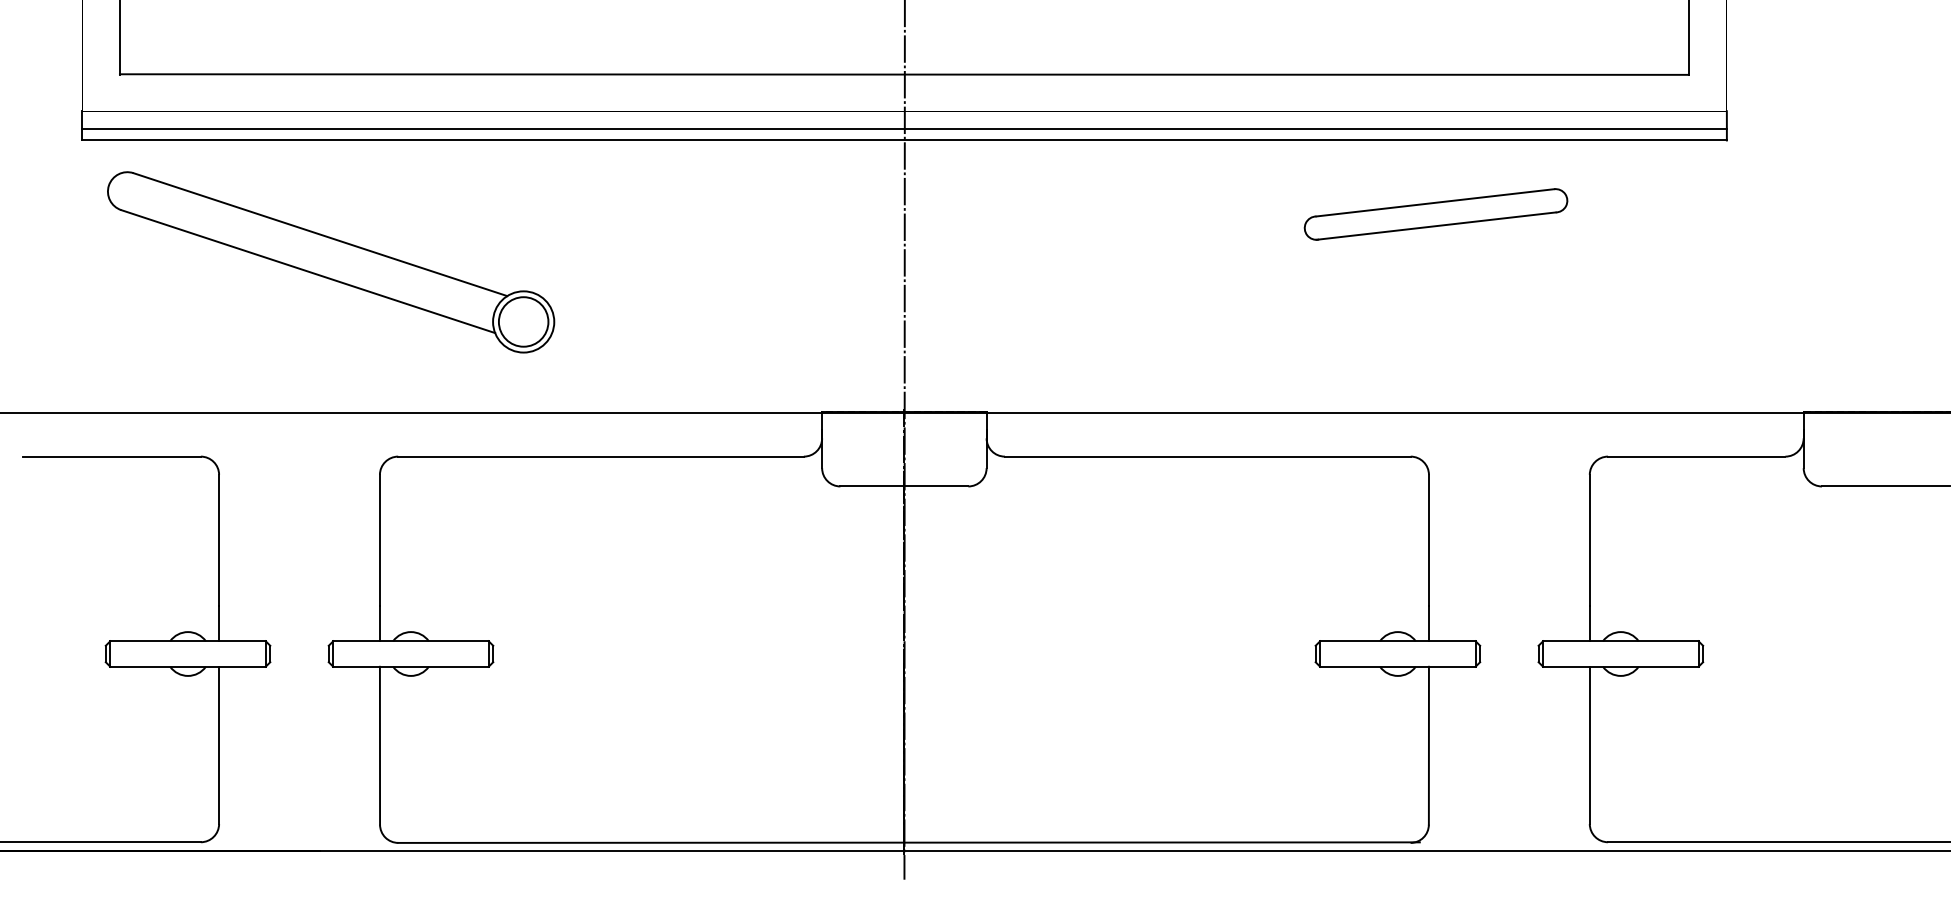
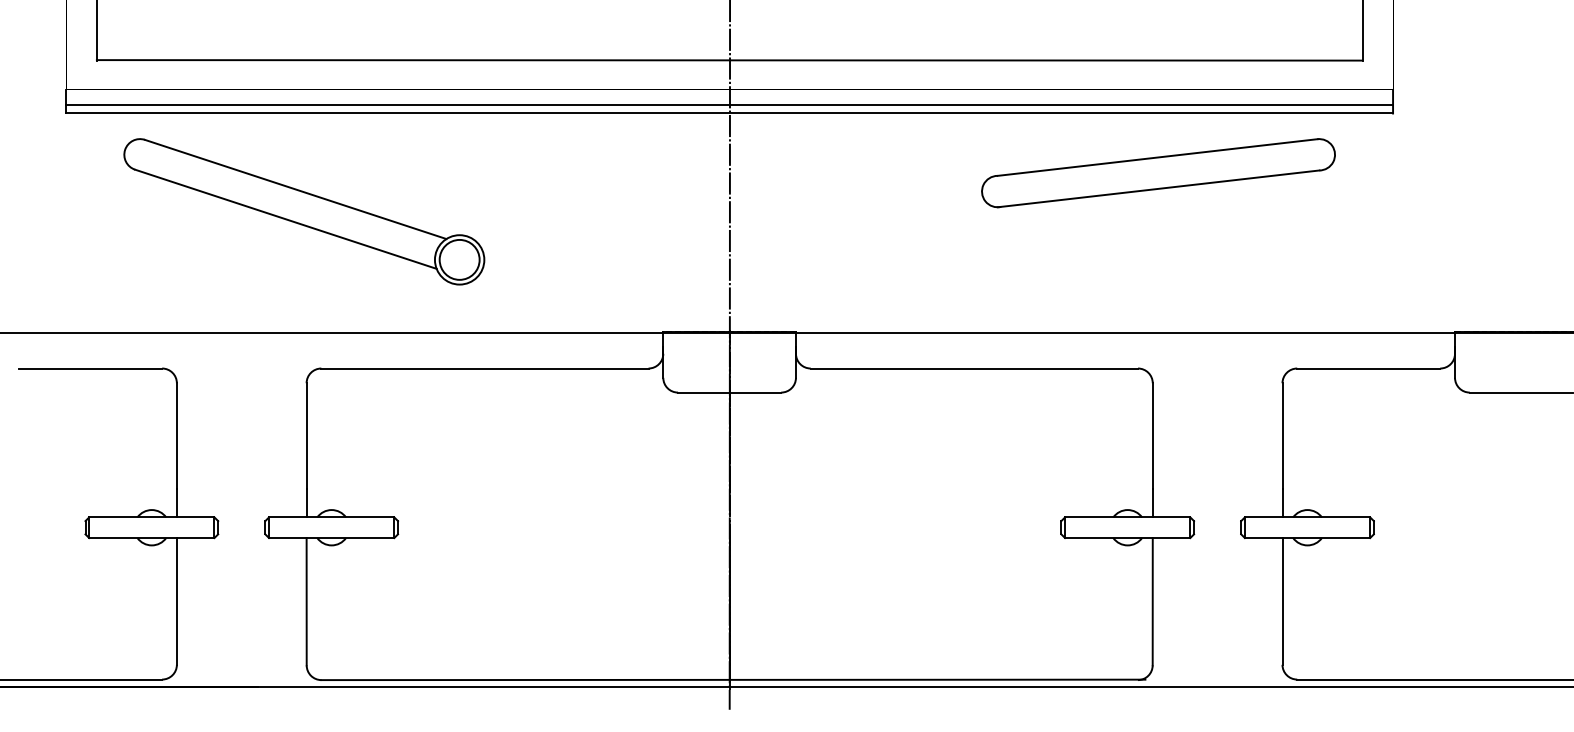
part: (1435, 214) -> (1158, 173), size x1.67
part: (331, 262) -> (304, 211), moved

